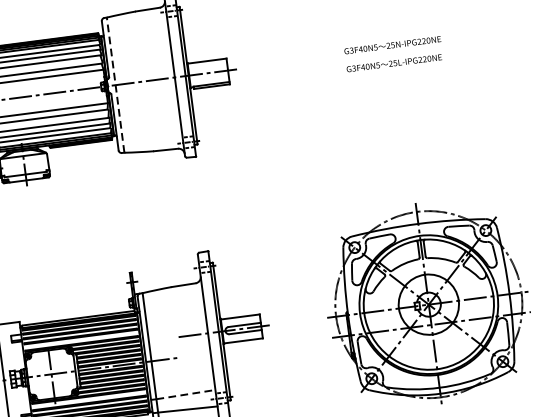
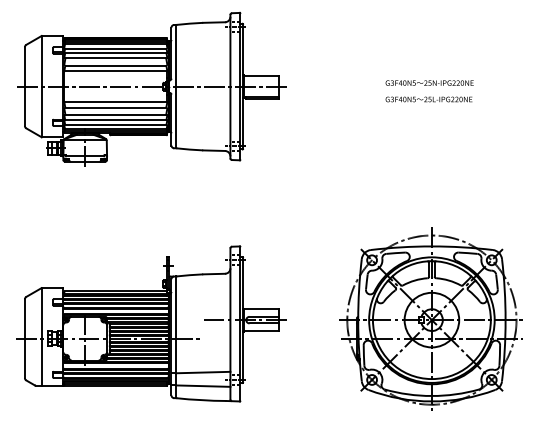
line: (115, 85) -> (176, 86), dashed -> solid
line: (186, 394) -> (203, 372), dashed -> solid

